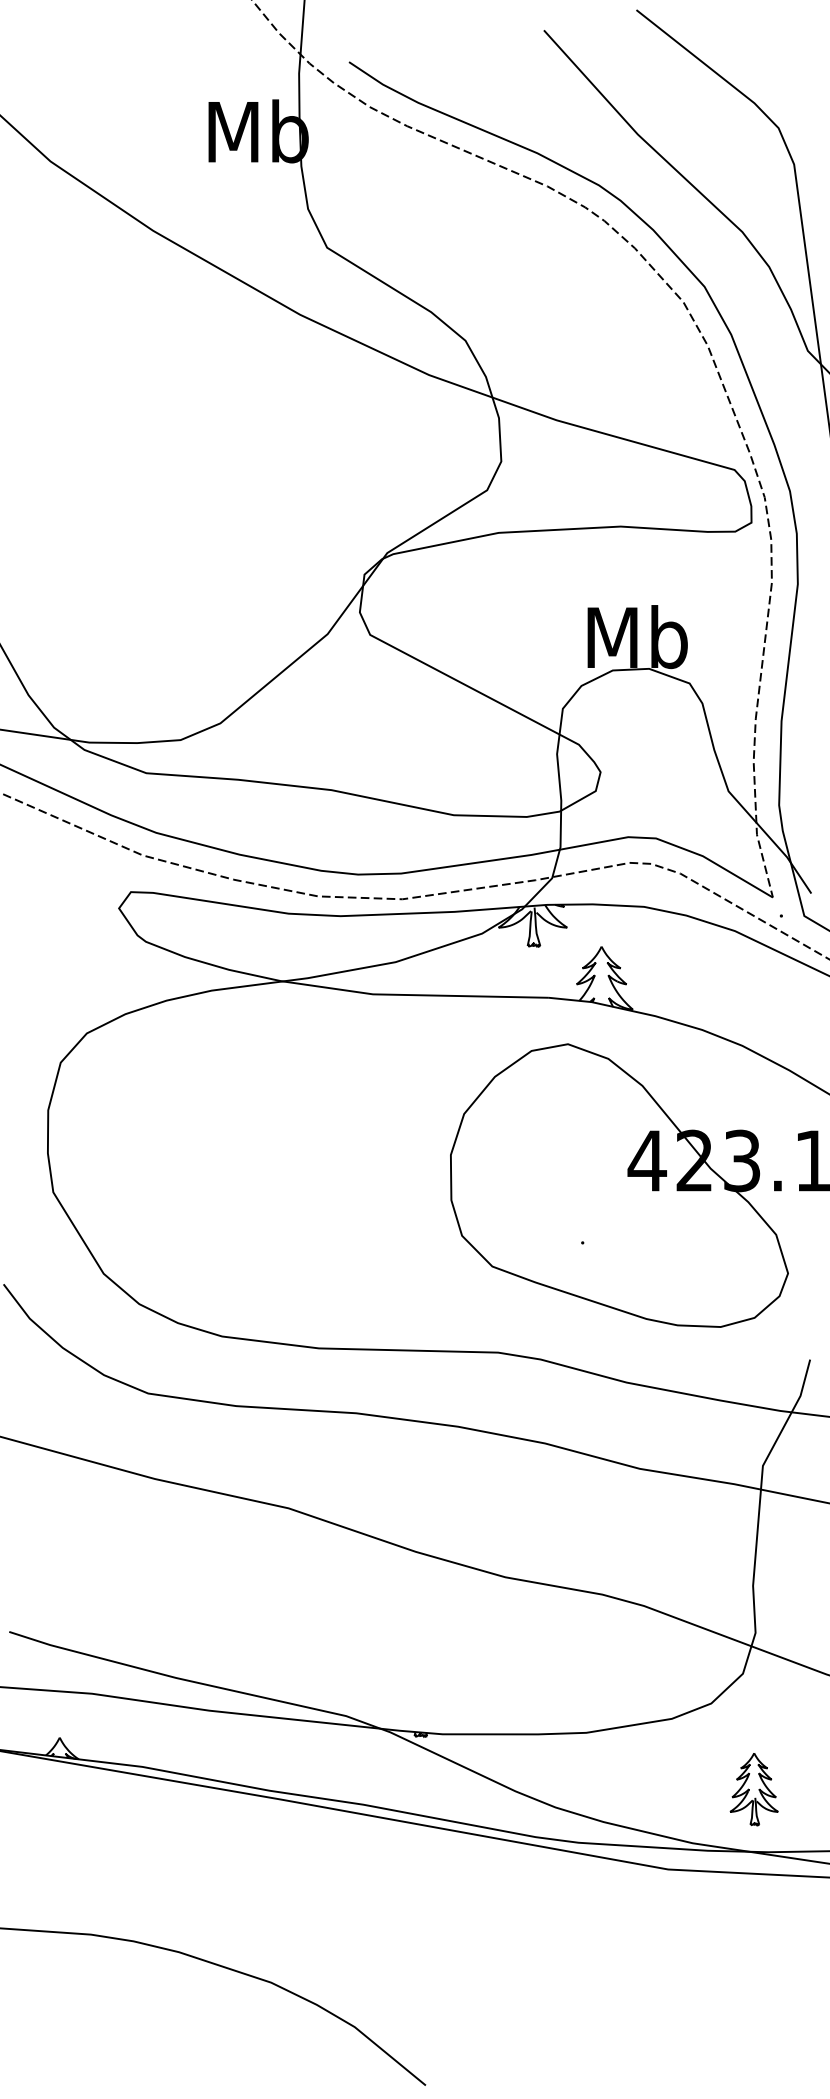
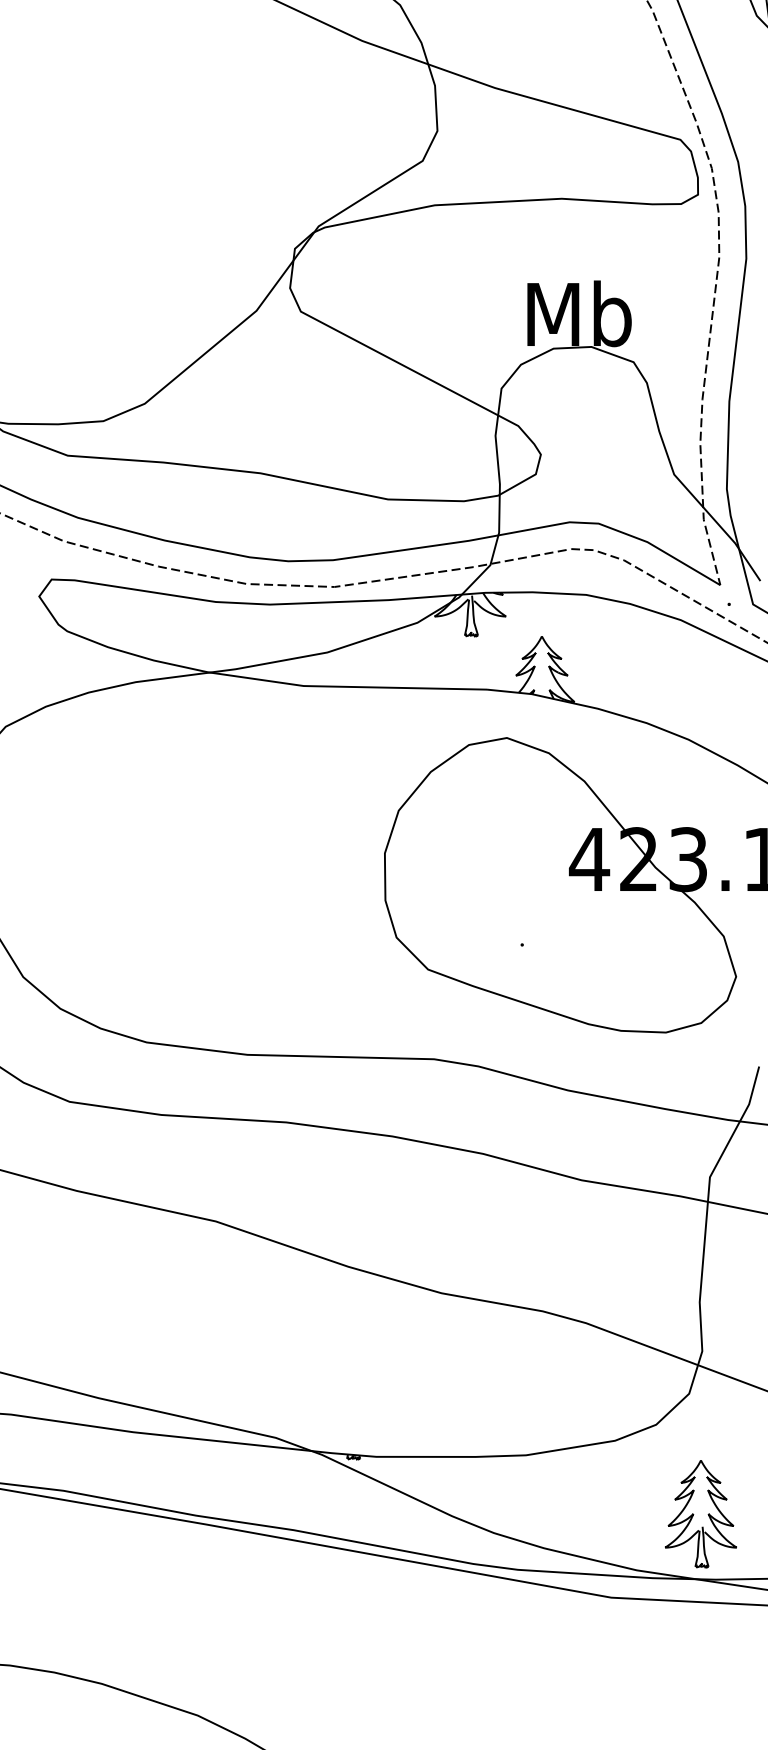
part: (753, 1789) -> (700, 1514), size x1.43

